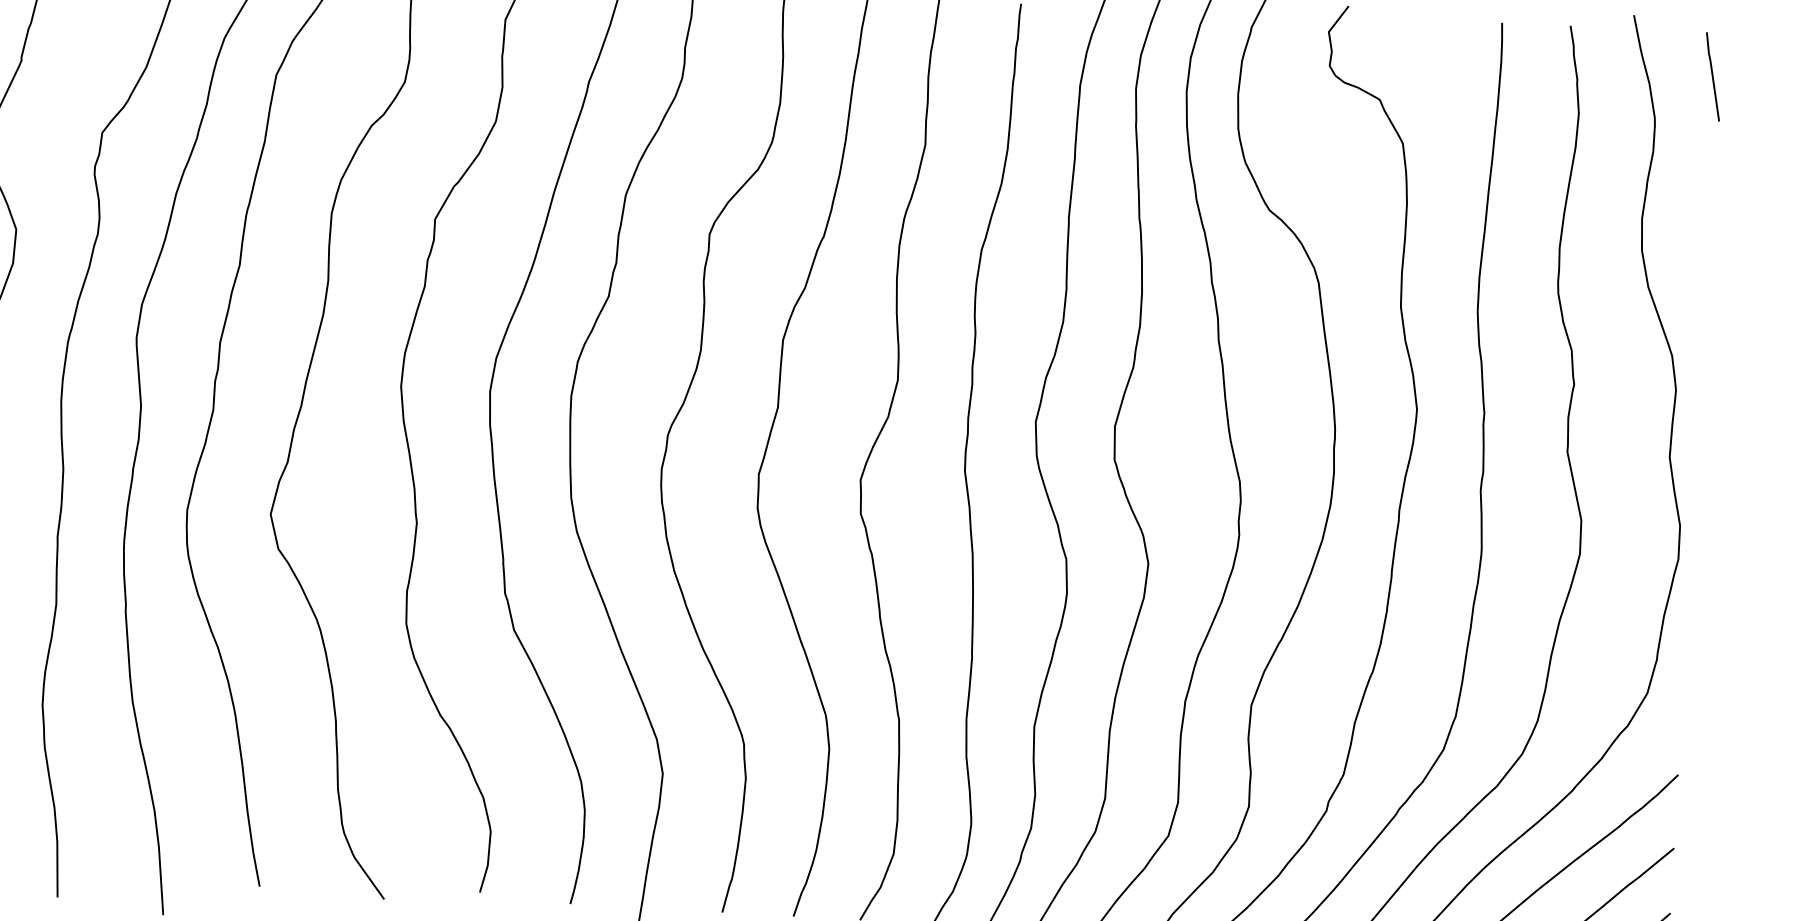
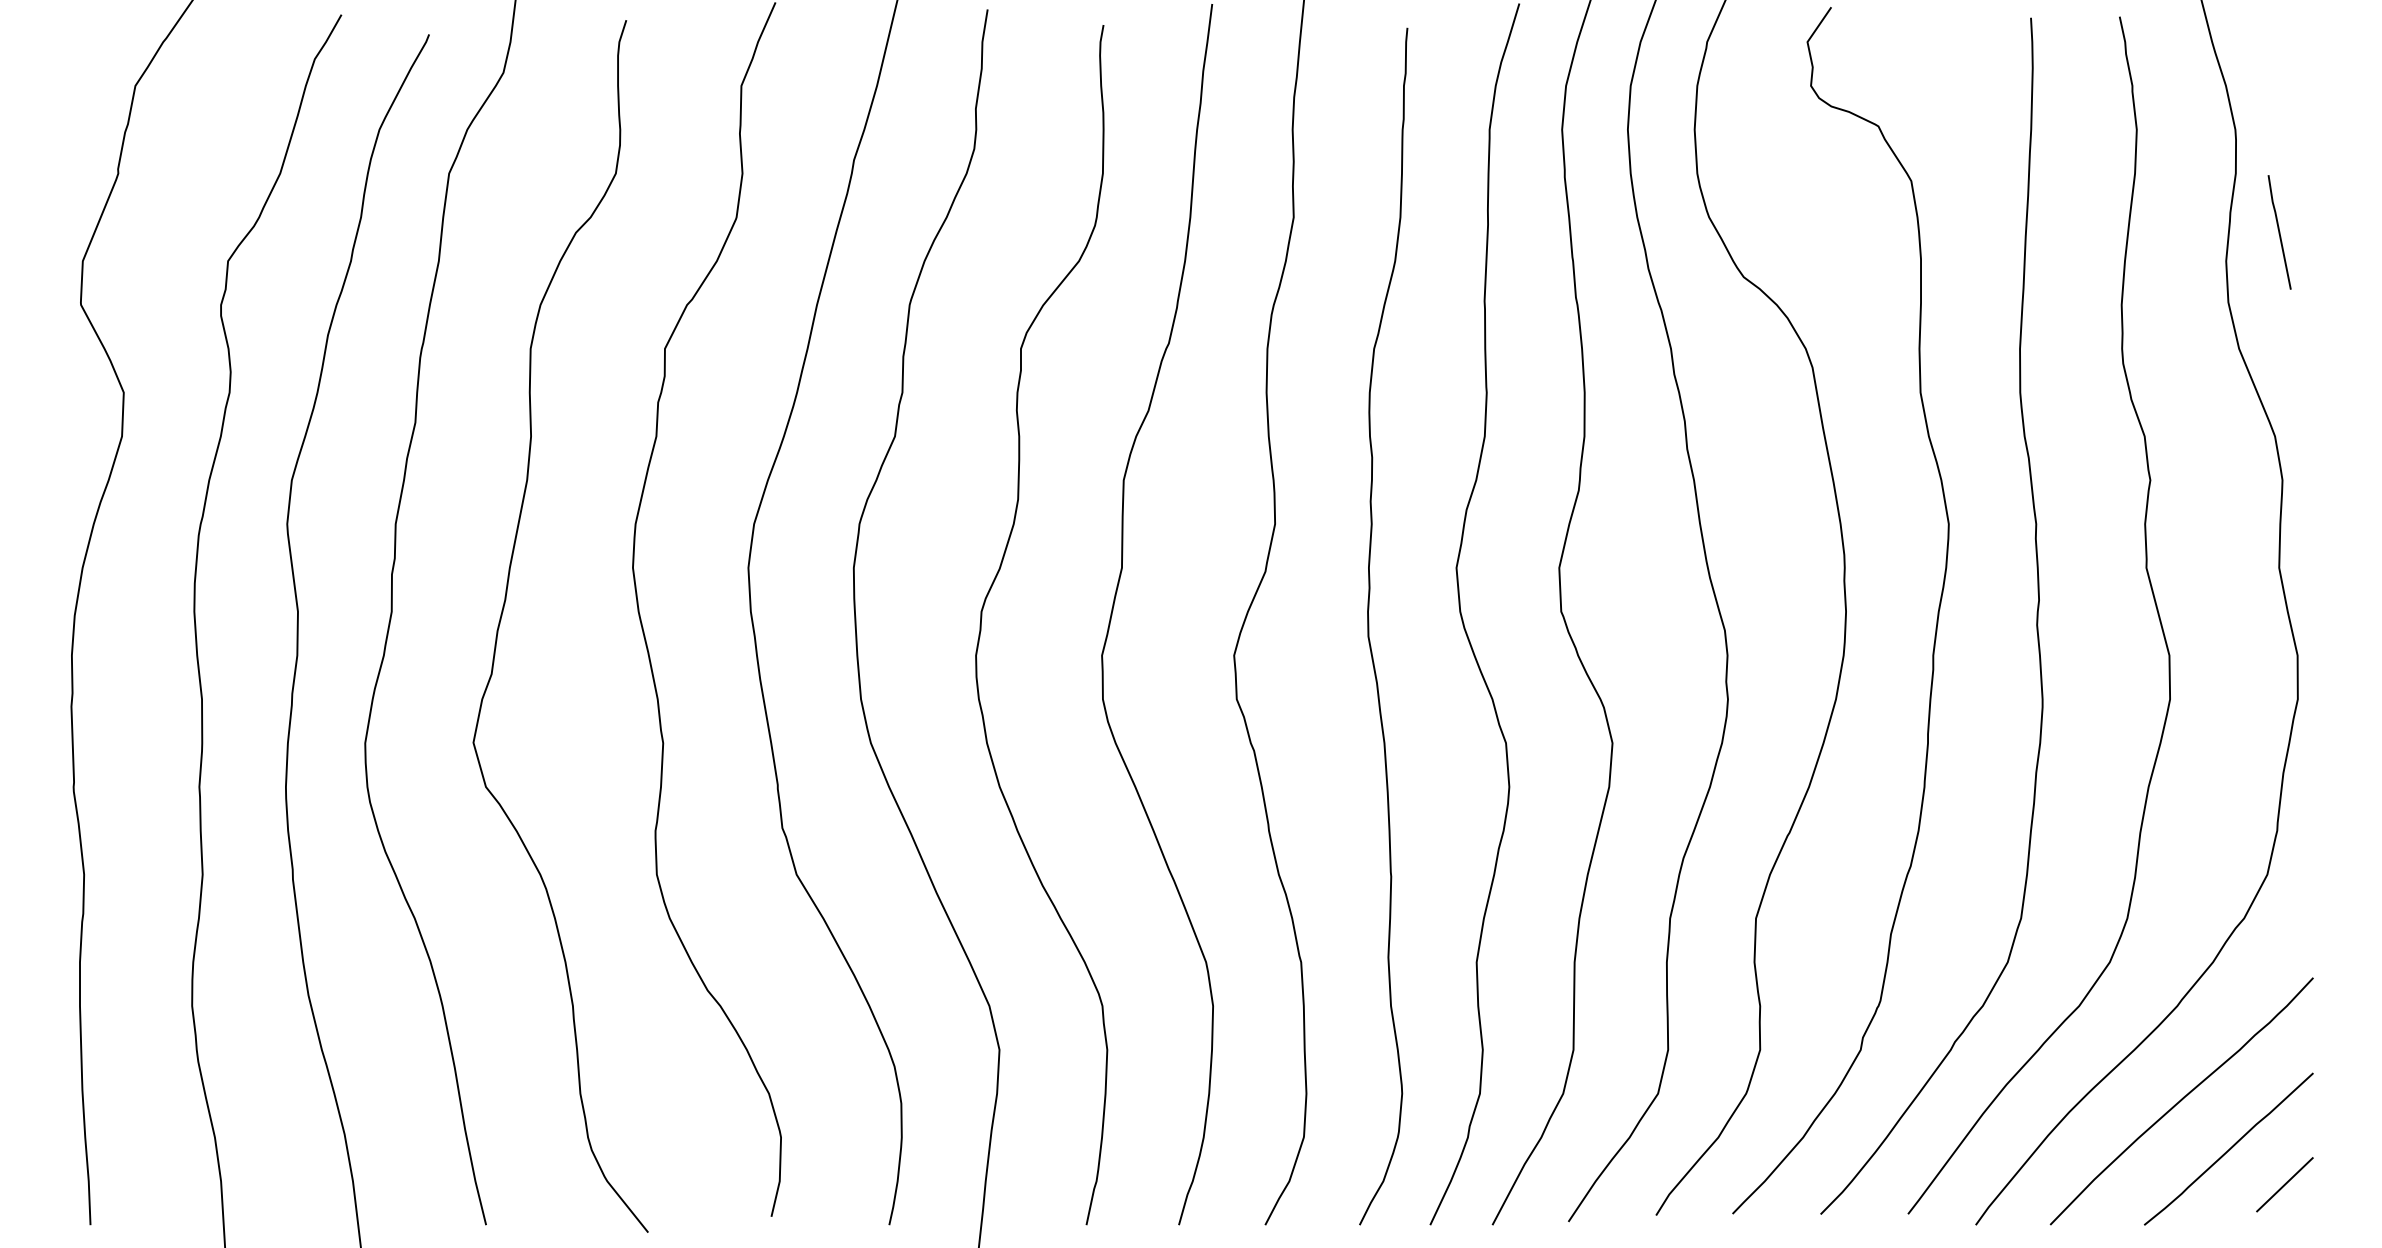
line: (1712, 76) -> (2279, 232), moved

